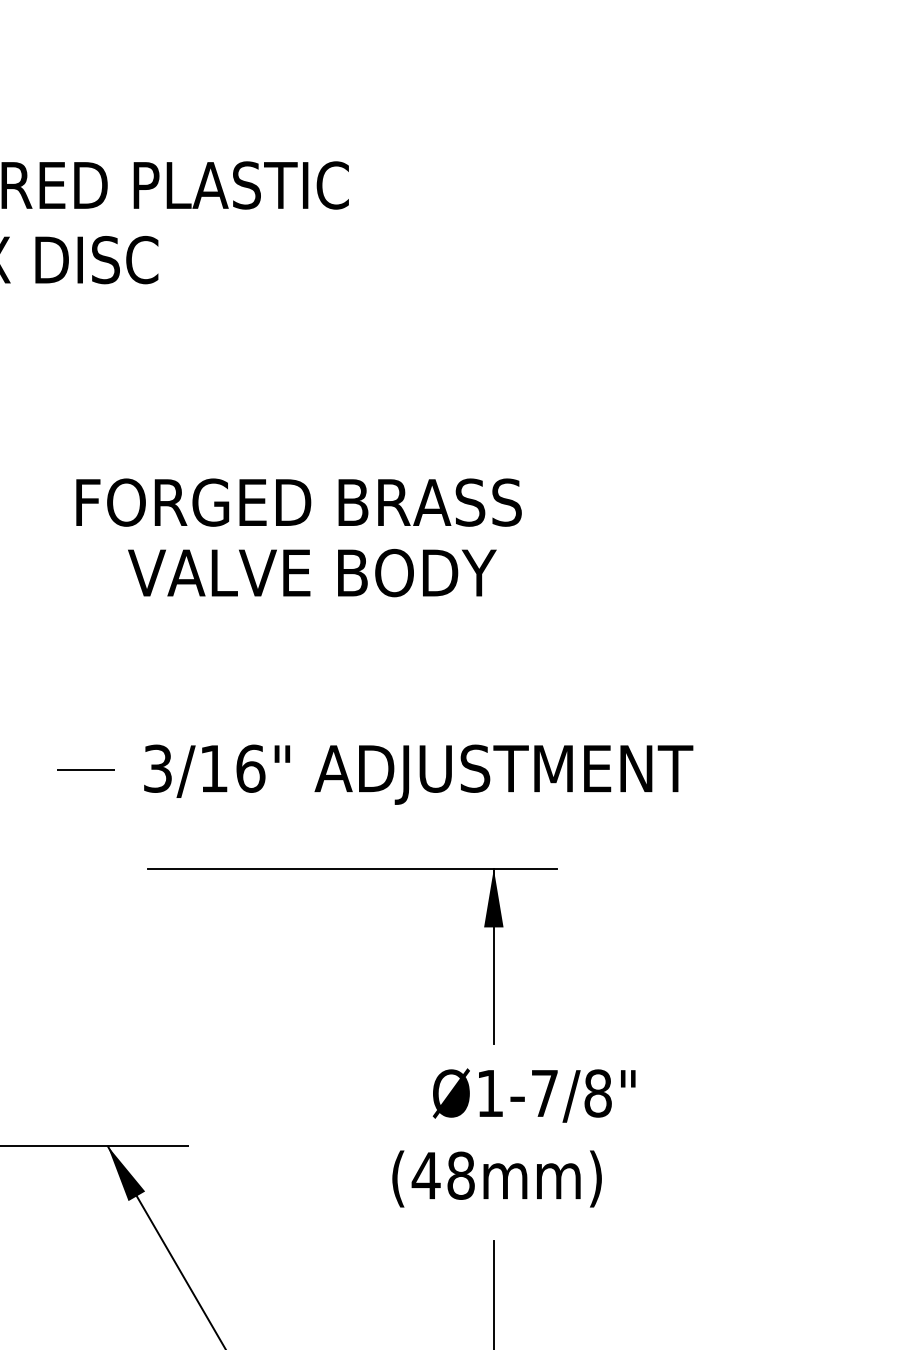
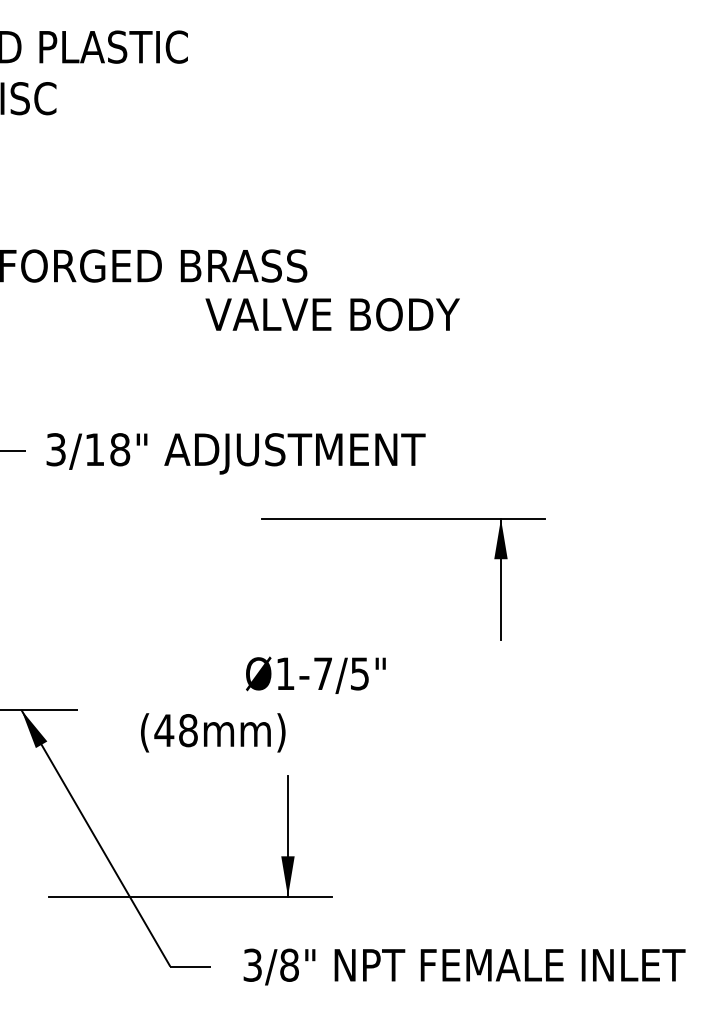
text: (312, 572) -> (332, 314), moved
text: (251, 768) -> (120, 449), 3/16" -> 3/18"
part: (352, 869) -> (403, 519), moved
text: (597, 1092) -> (359, 673), Ø1-7/8" -> Ø1-7/5"
text: (497, 1178) -> (213, 732), moved

